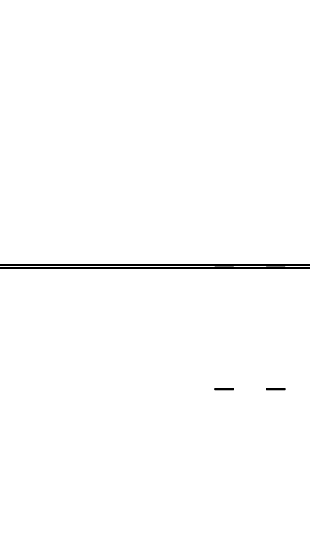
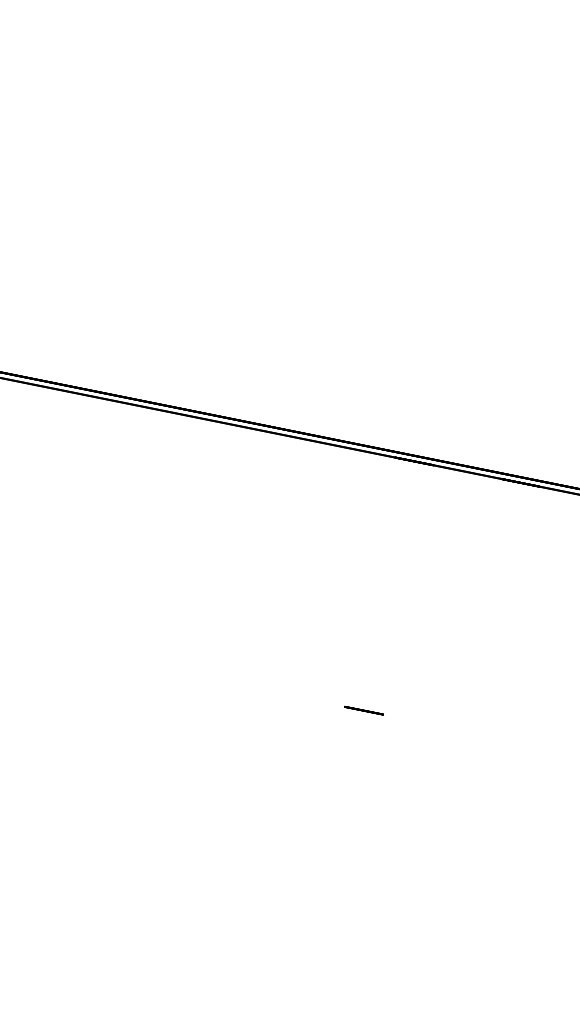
line: (275, 389) -> (469, 732), removed

